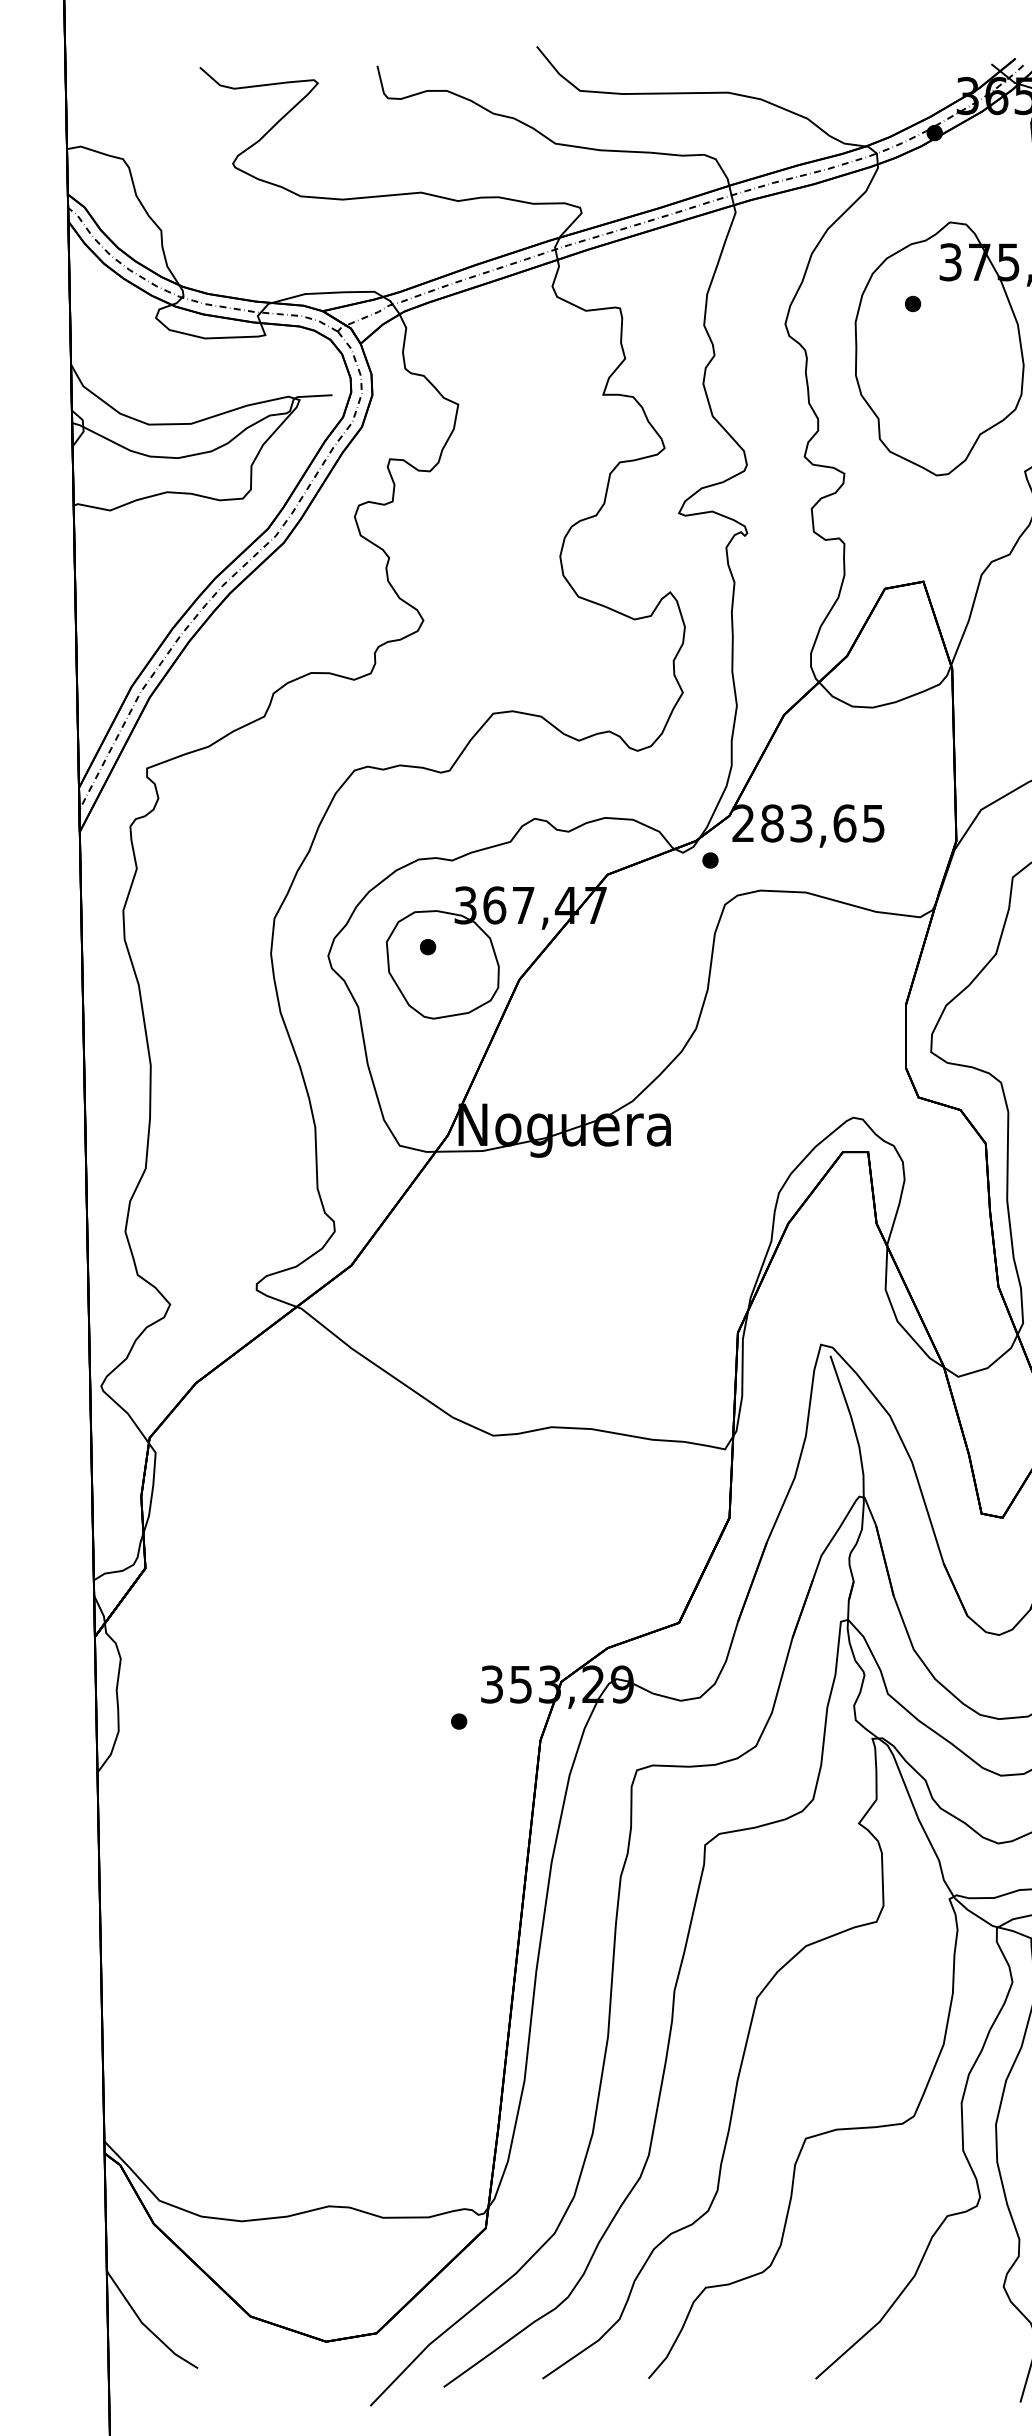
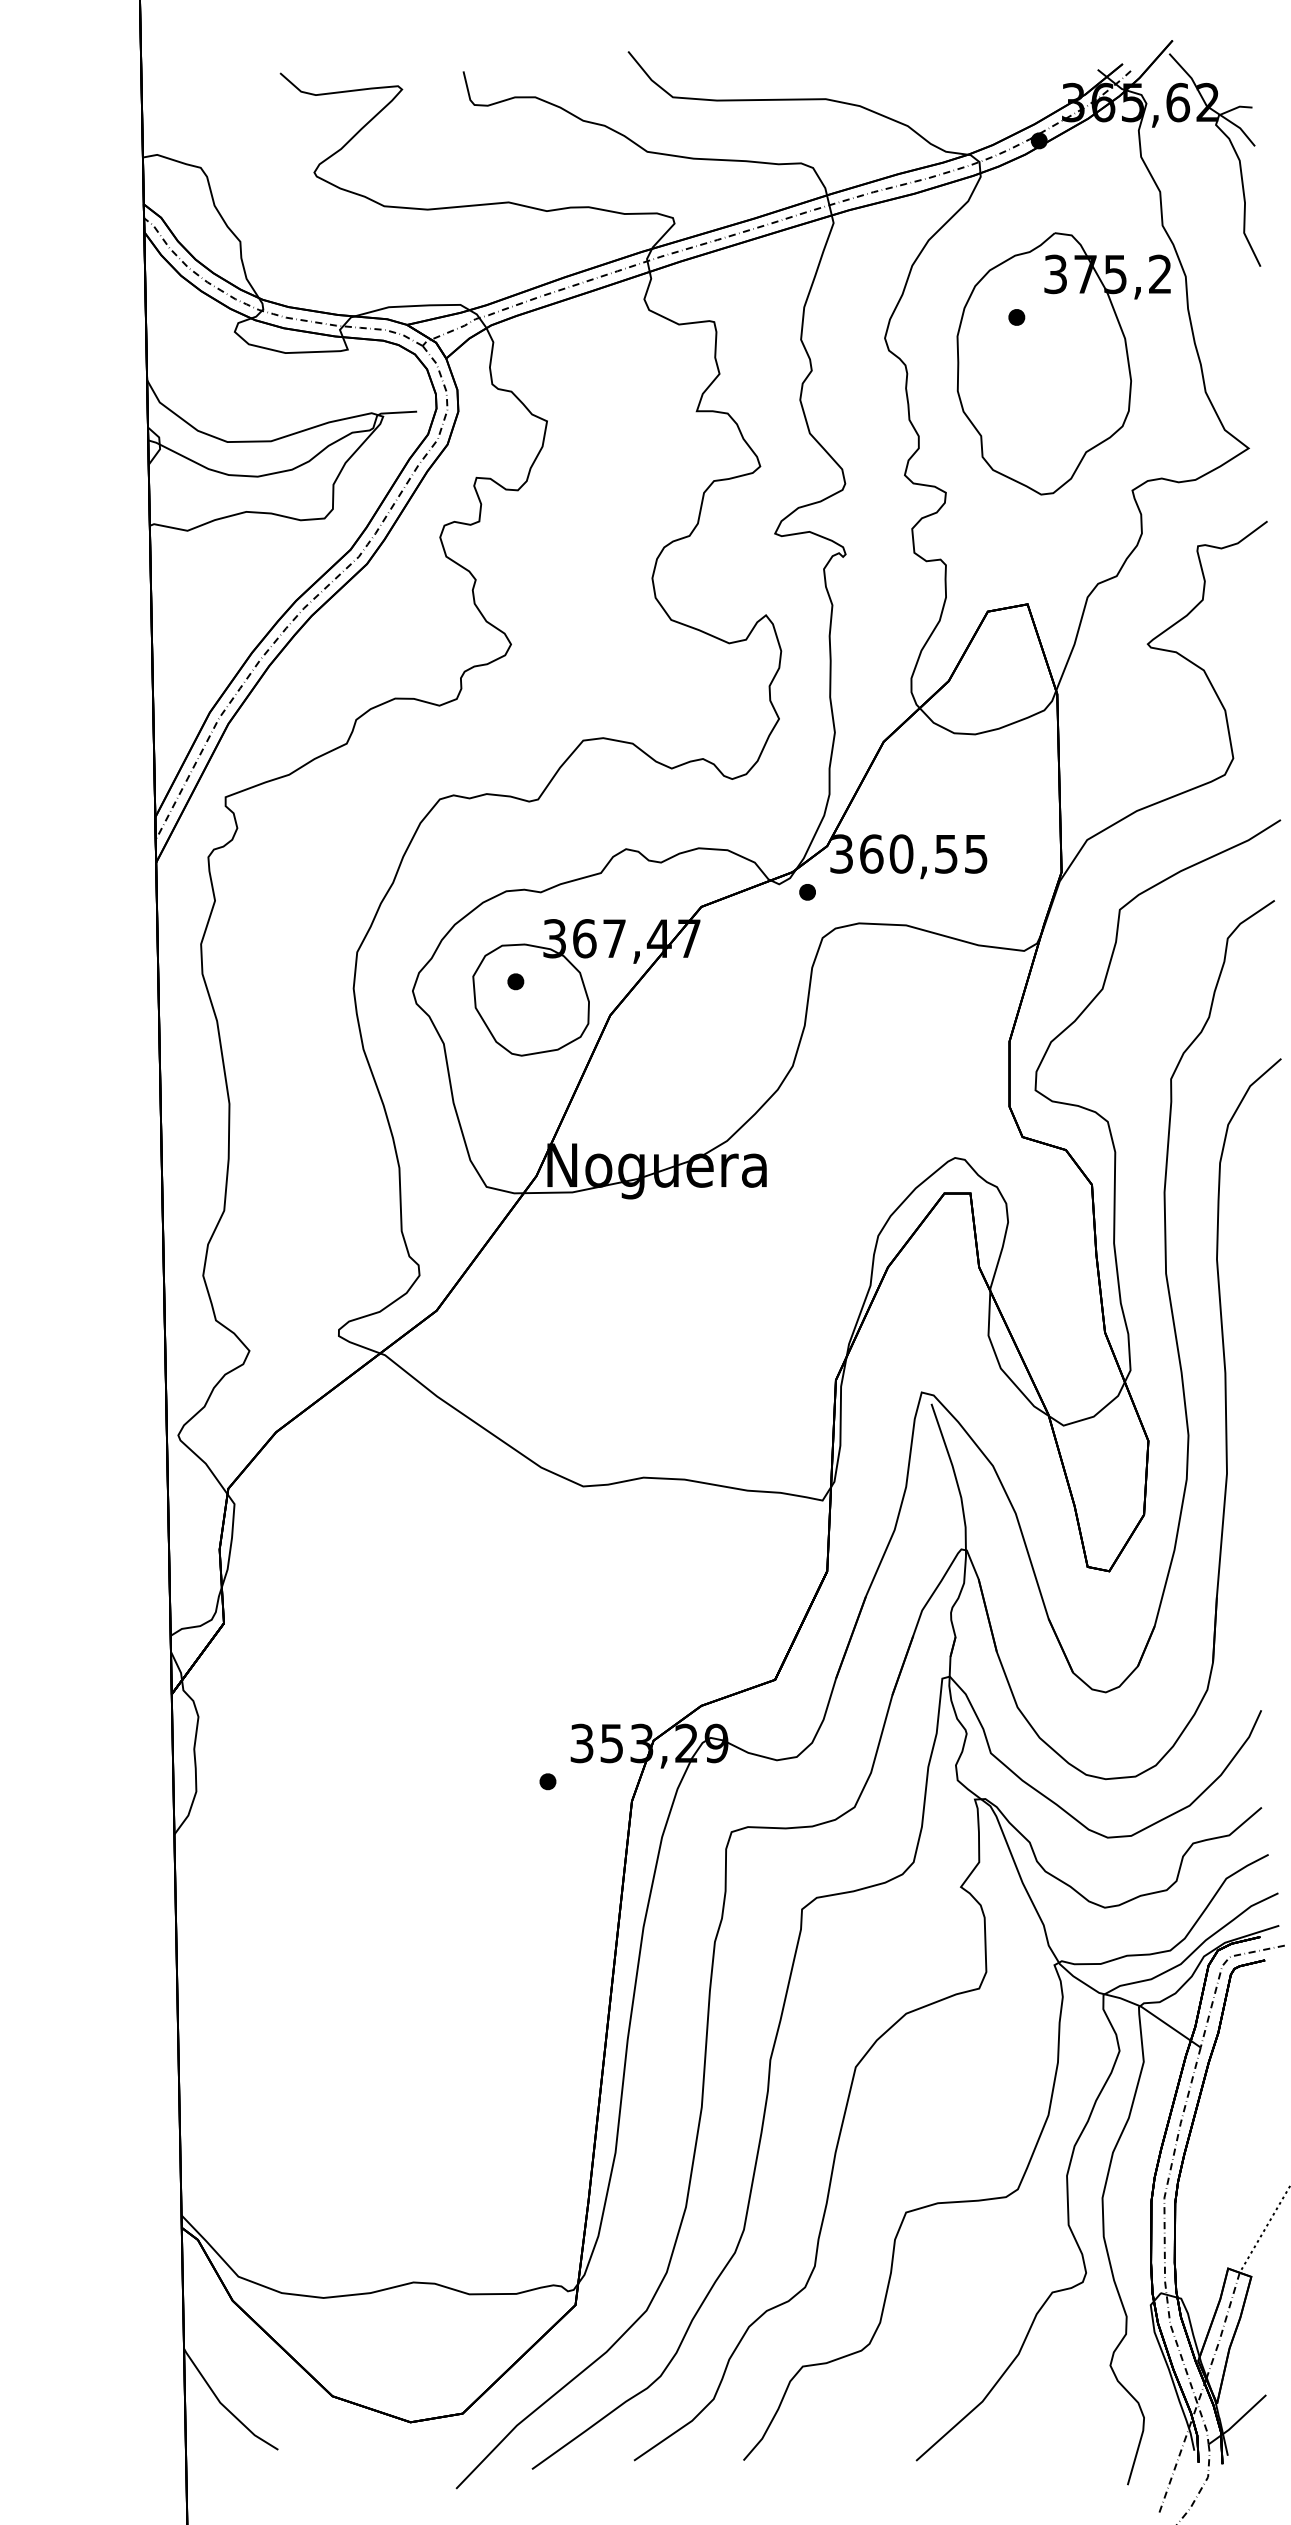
text: (794, 822) -> (894, 853), 283,65 -> 360,55

